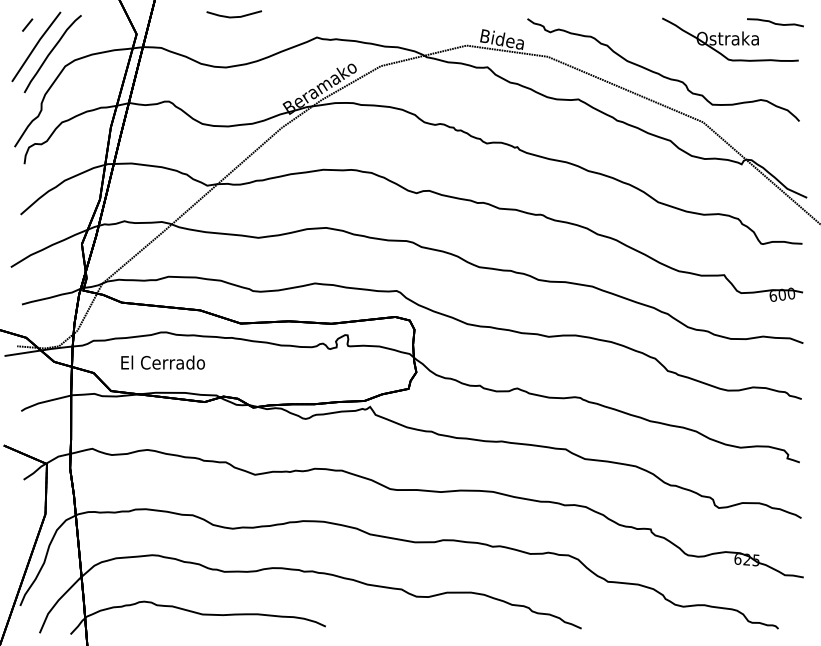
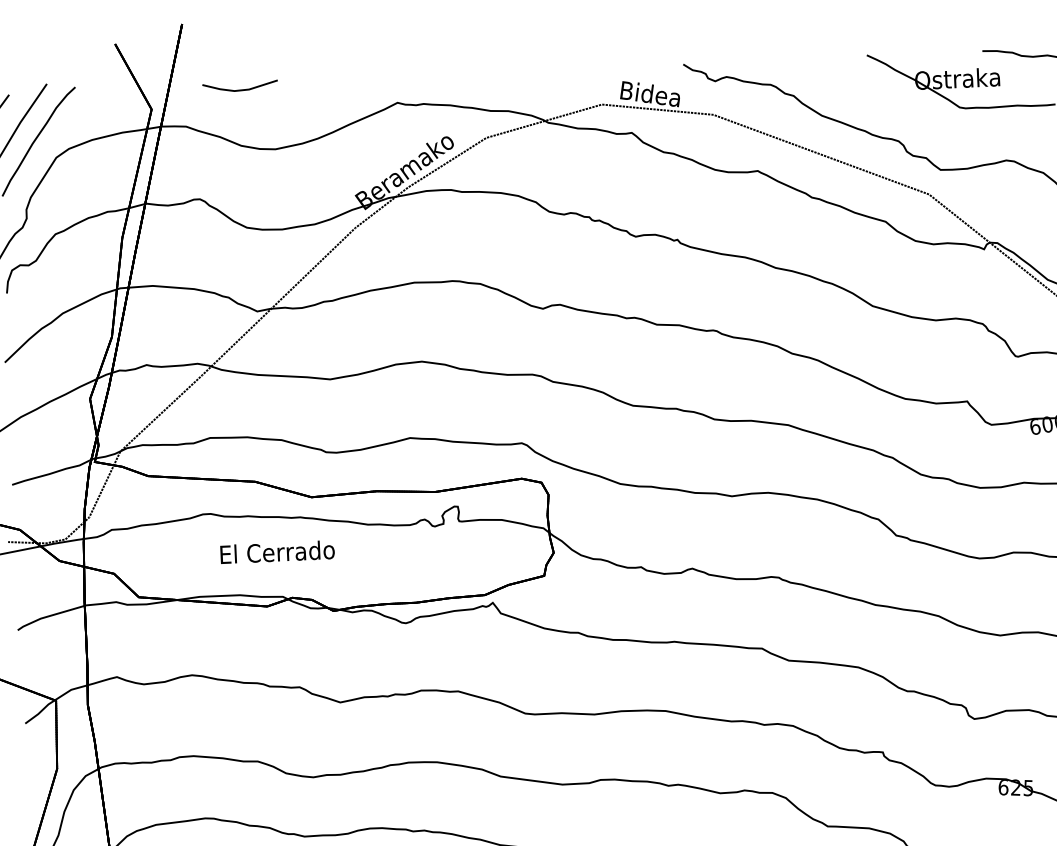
line: (233, 16) -> (239, 89), moved
text: (162, 362) -> (276, 552), moved

